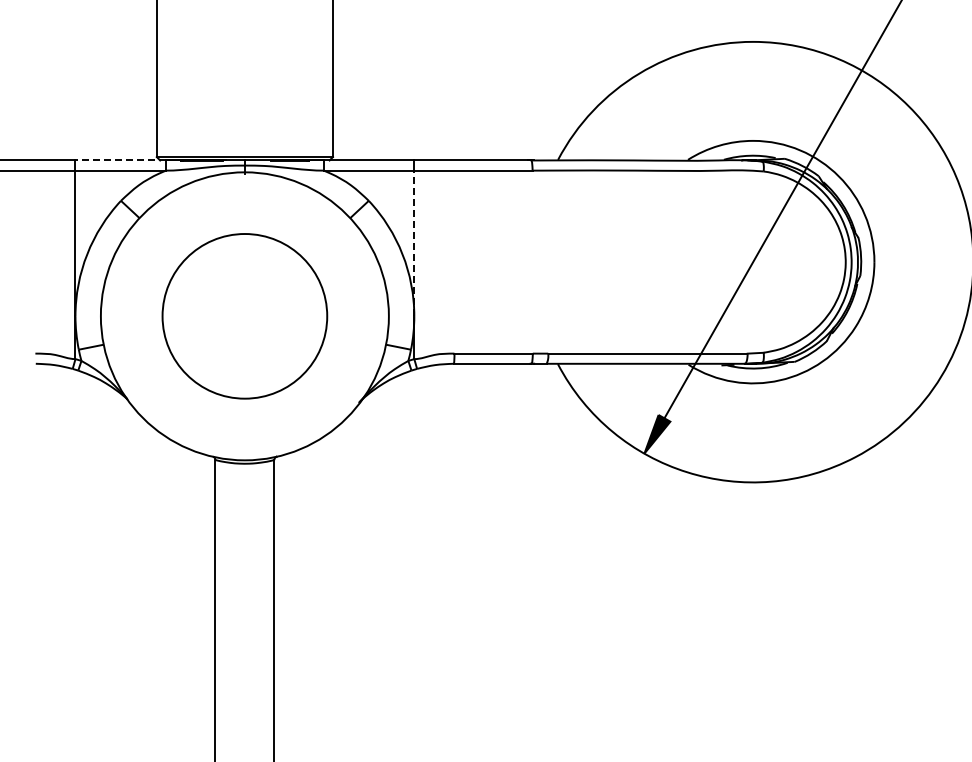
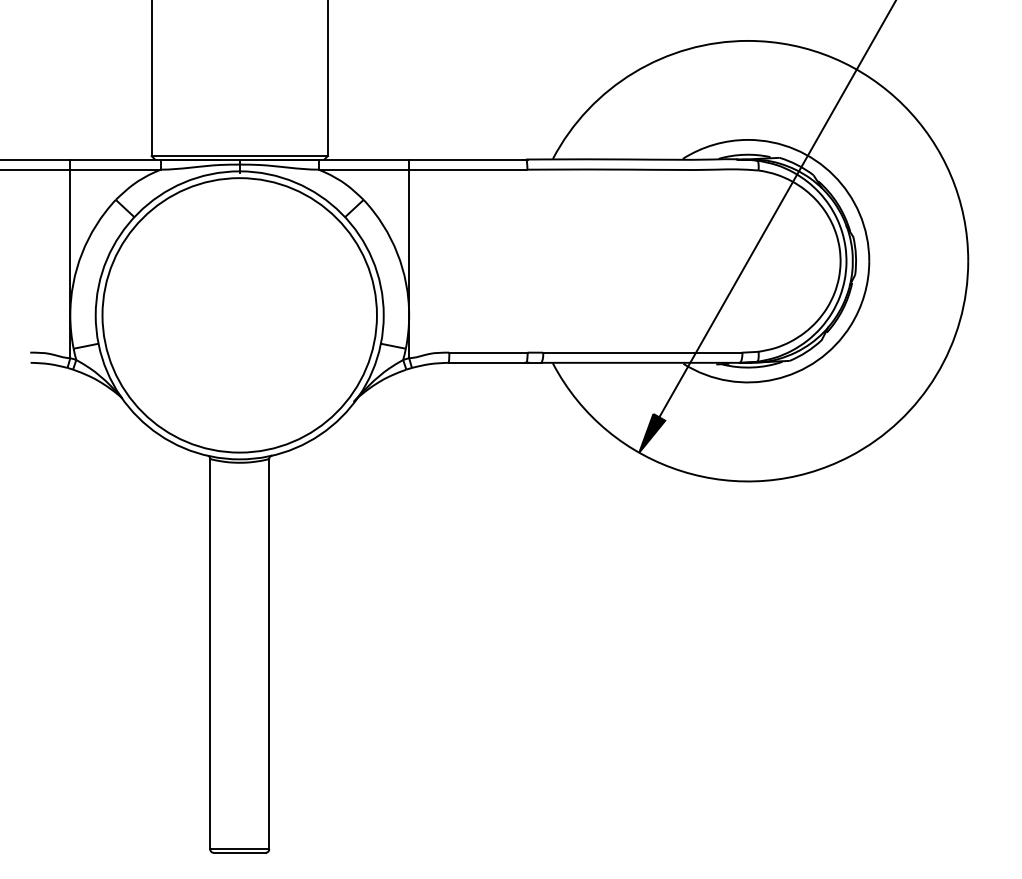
line: (120, 160) -> (115, 159), dashed -> solid
line: (414, 243) -> (409, 242), dashed -> solid
circle: (244, 316) -> (239, 315), size x1.67

